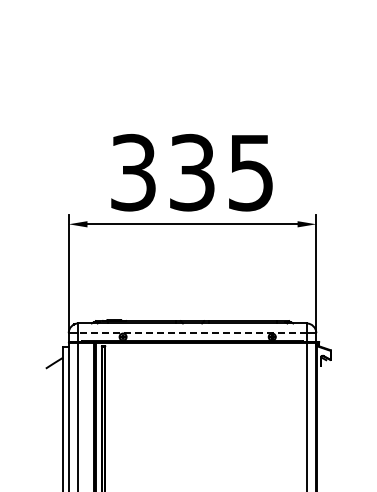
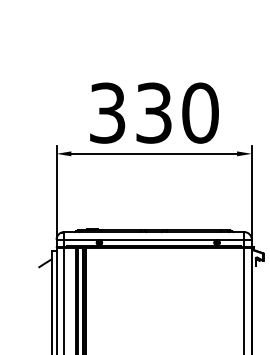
text: (251, 172) -> (200, 112), 335 -> 330
line: (192, 333) -> (154, 239), dashed -> solid

